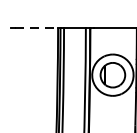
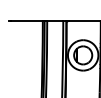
line: (35, 27) -> (26, 20), dashed -> solid

